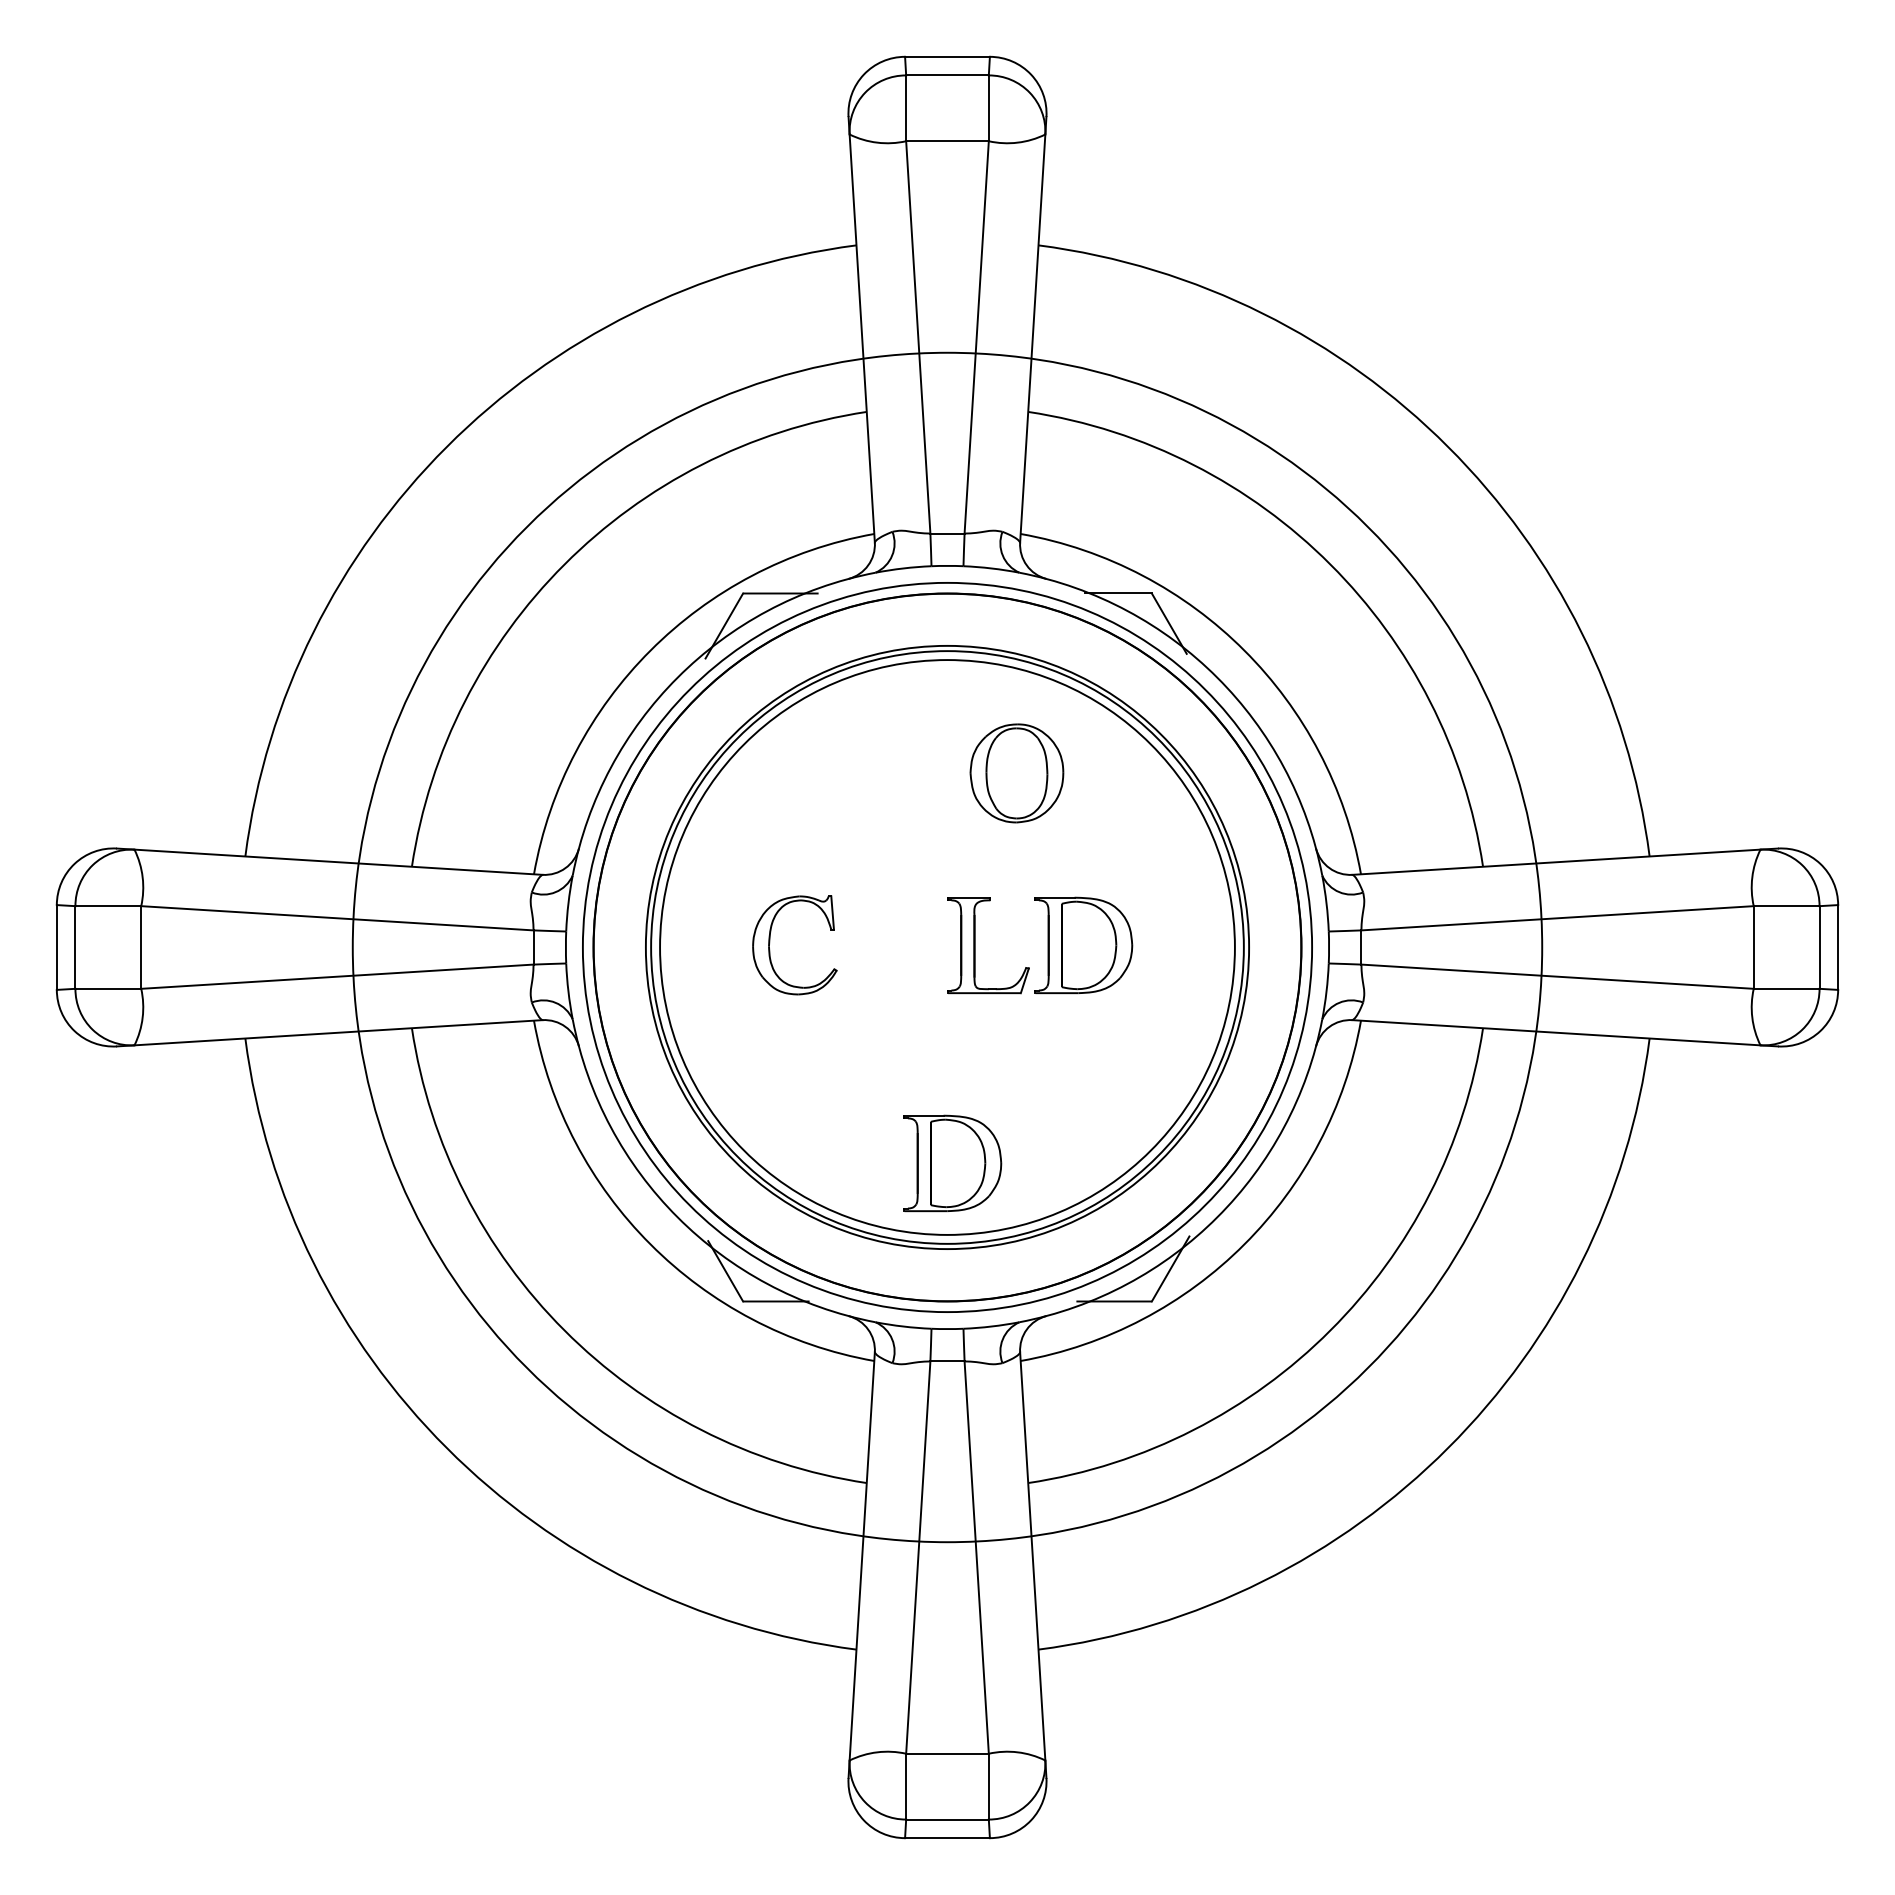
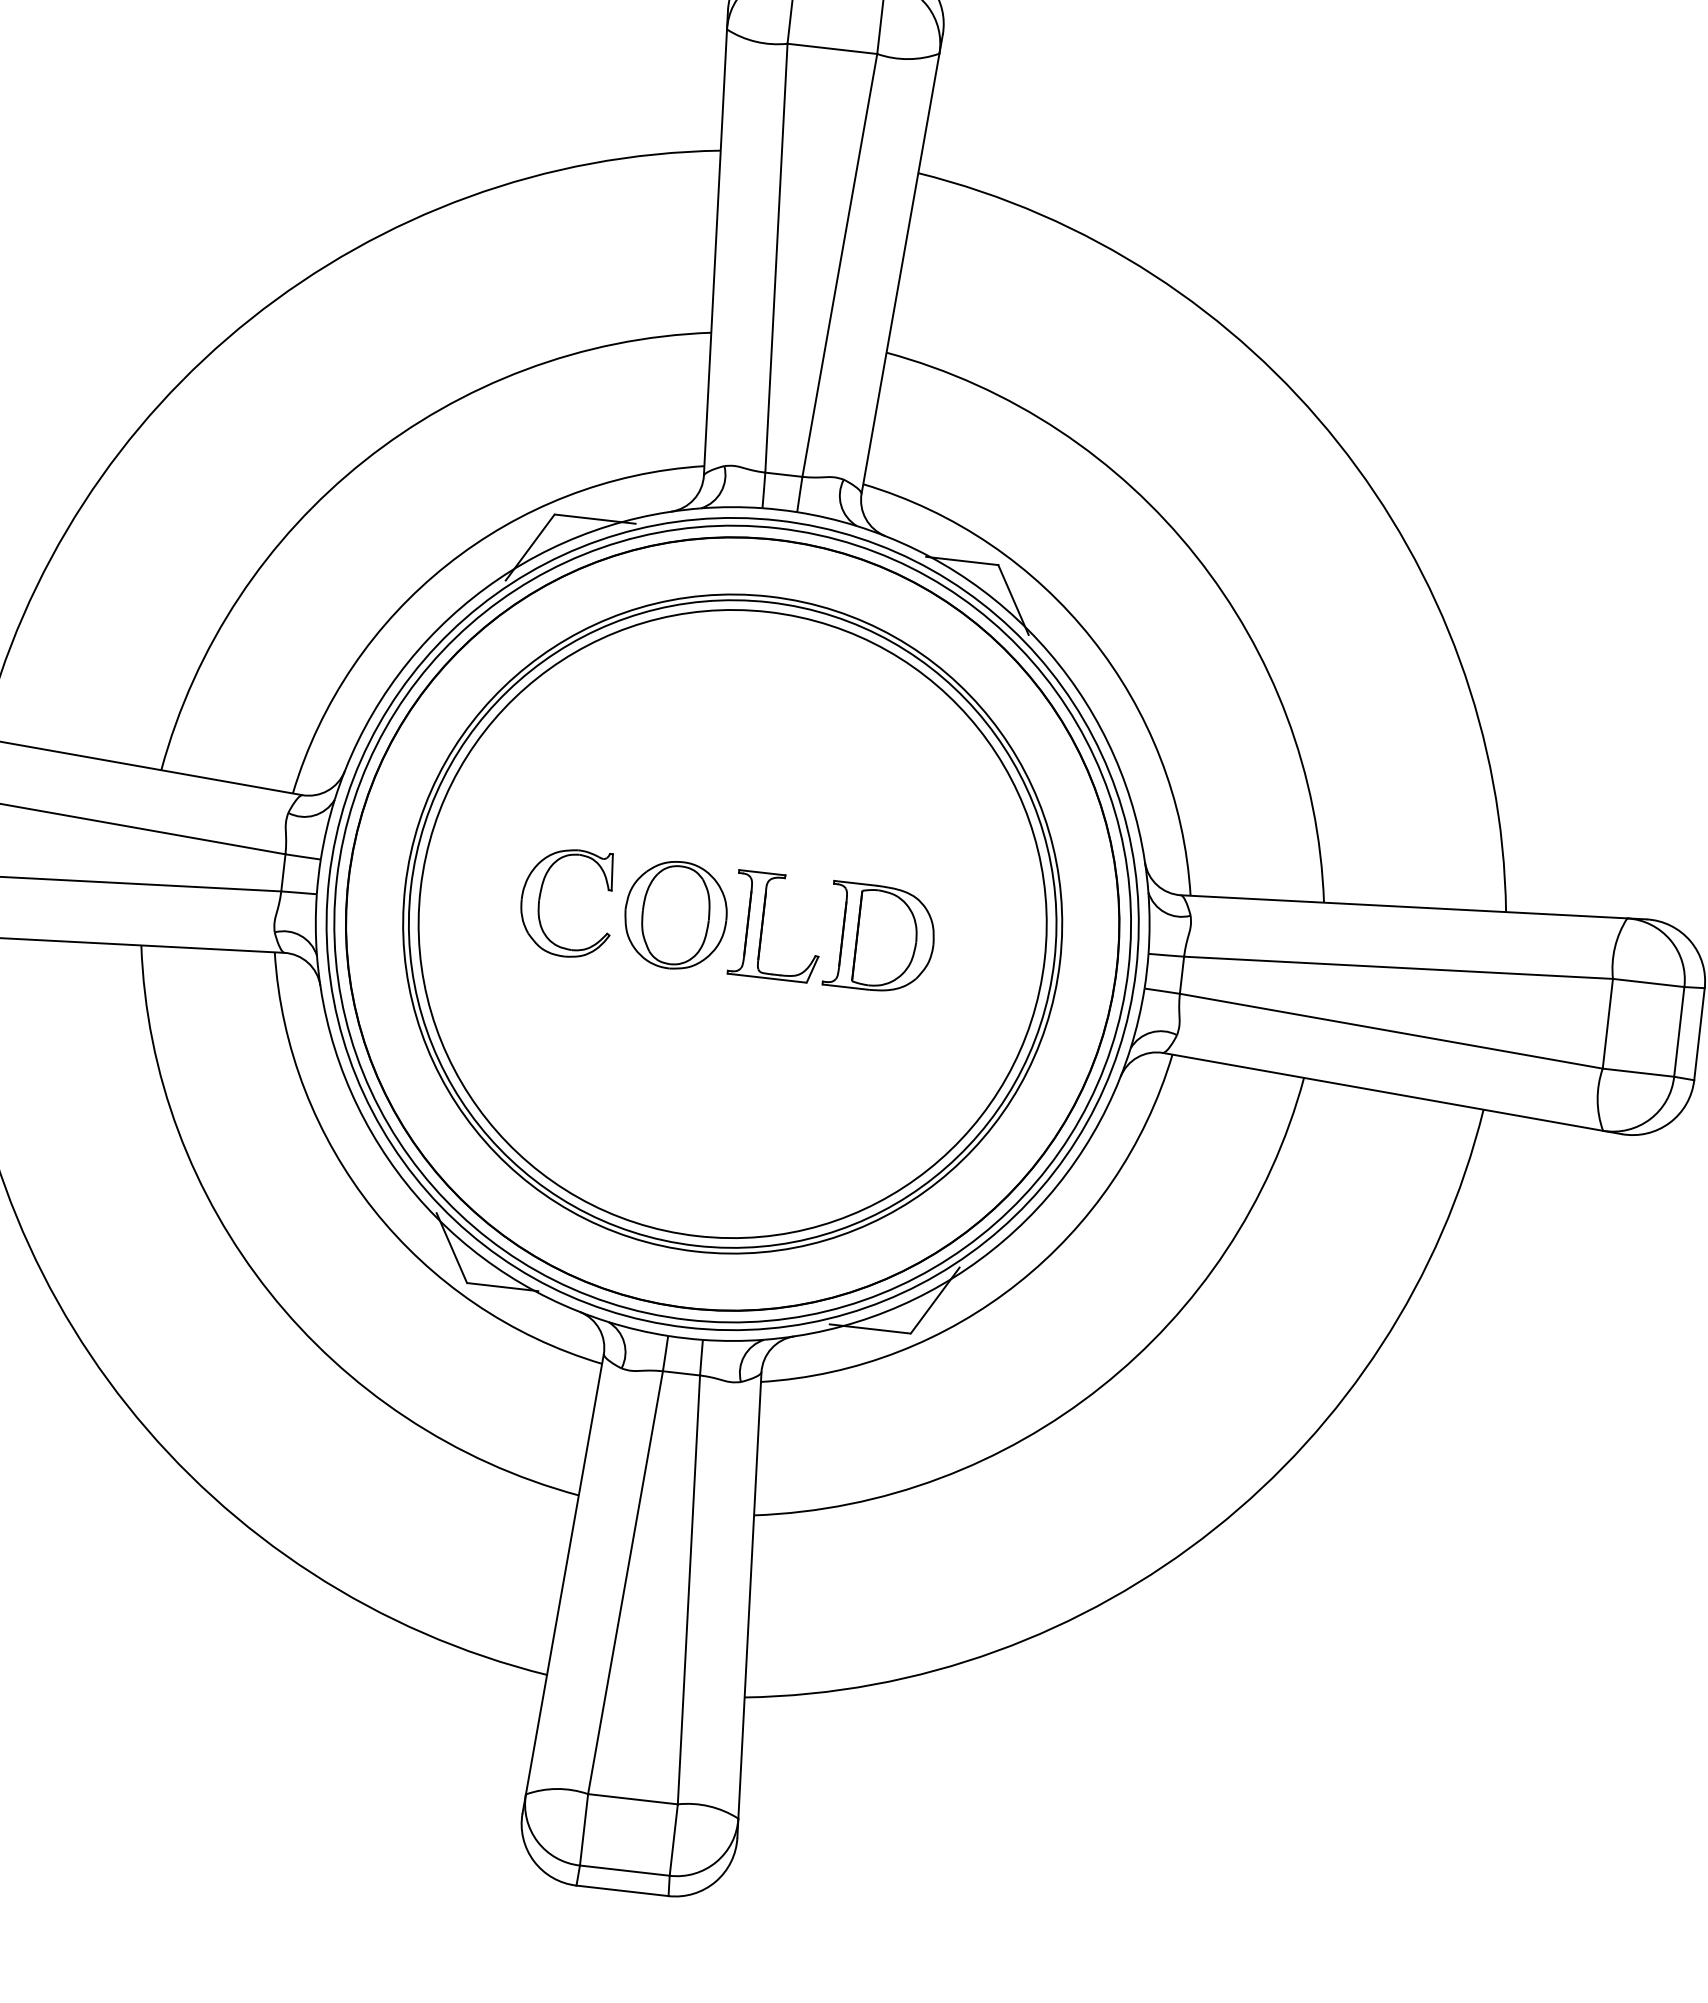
part: (1016, 773) -> (675, 915), moved
circle: (947, 947) -> (732, 924), size x0.62
part: (952, 1163) -> (711, 1159), removed

